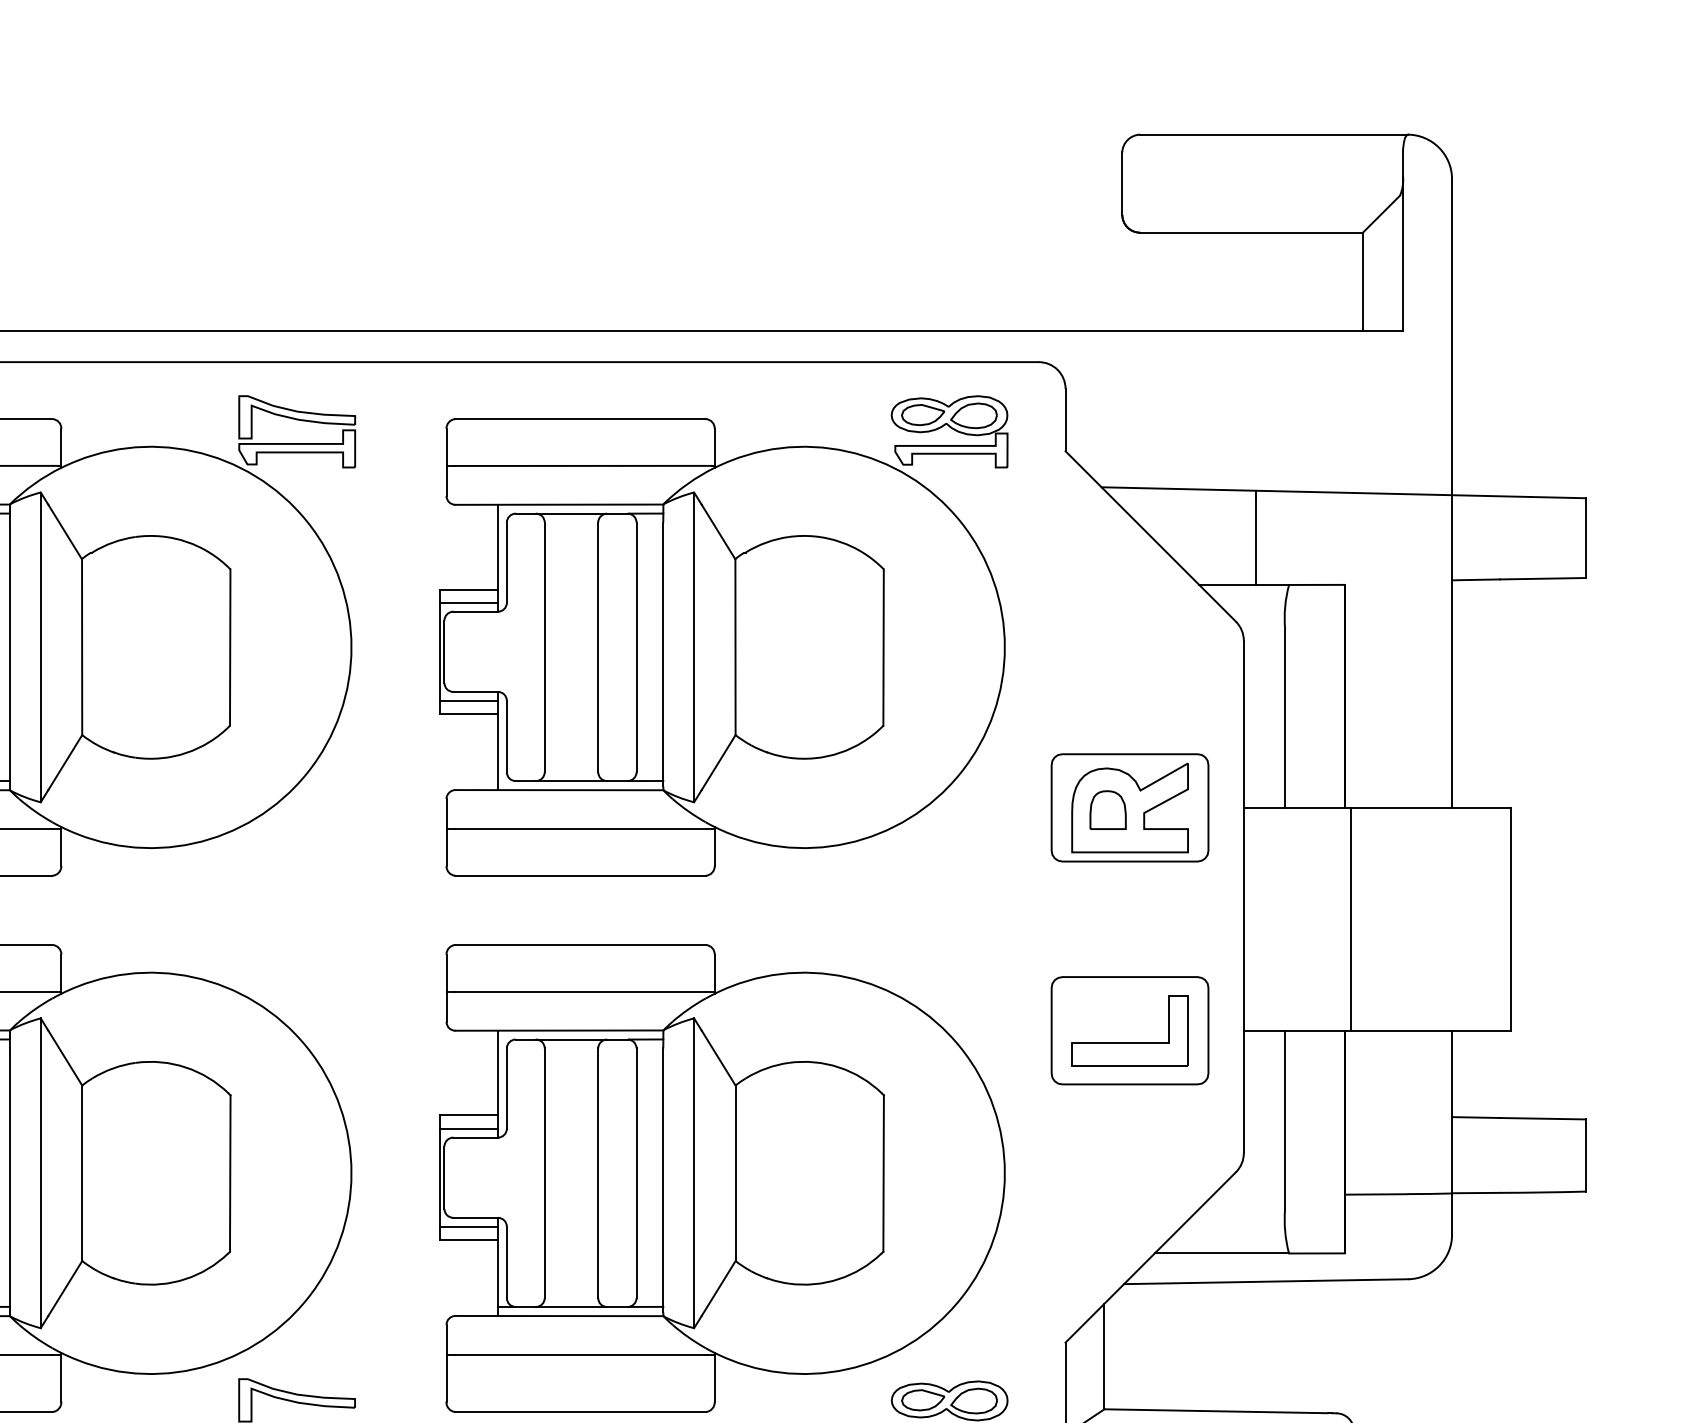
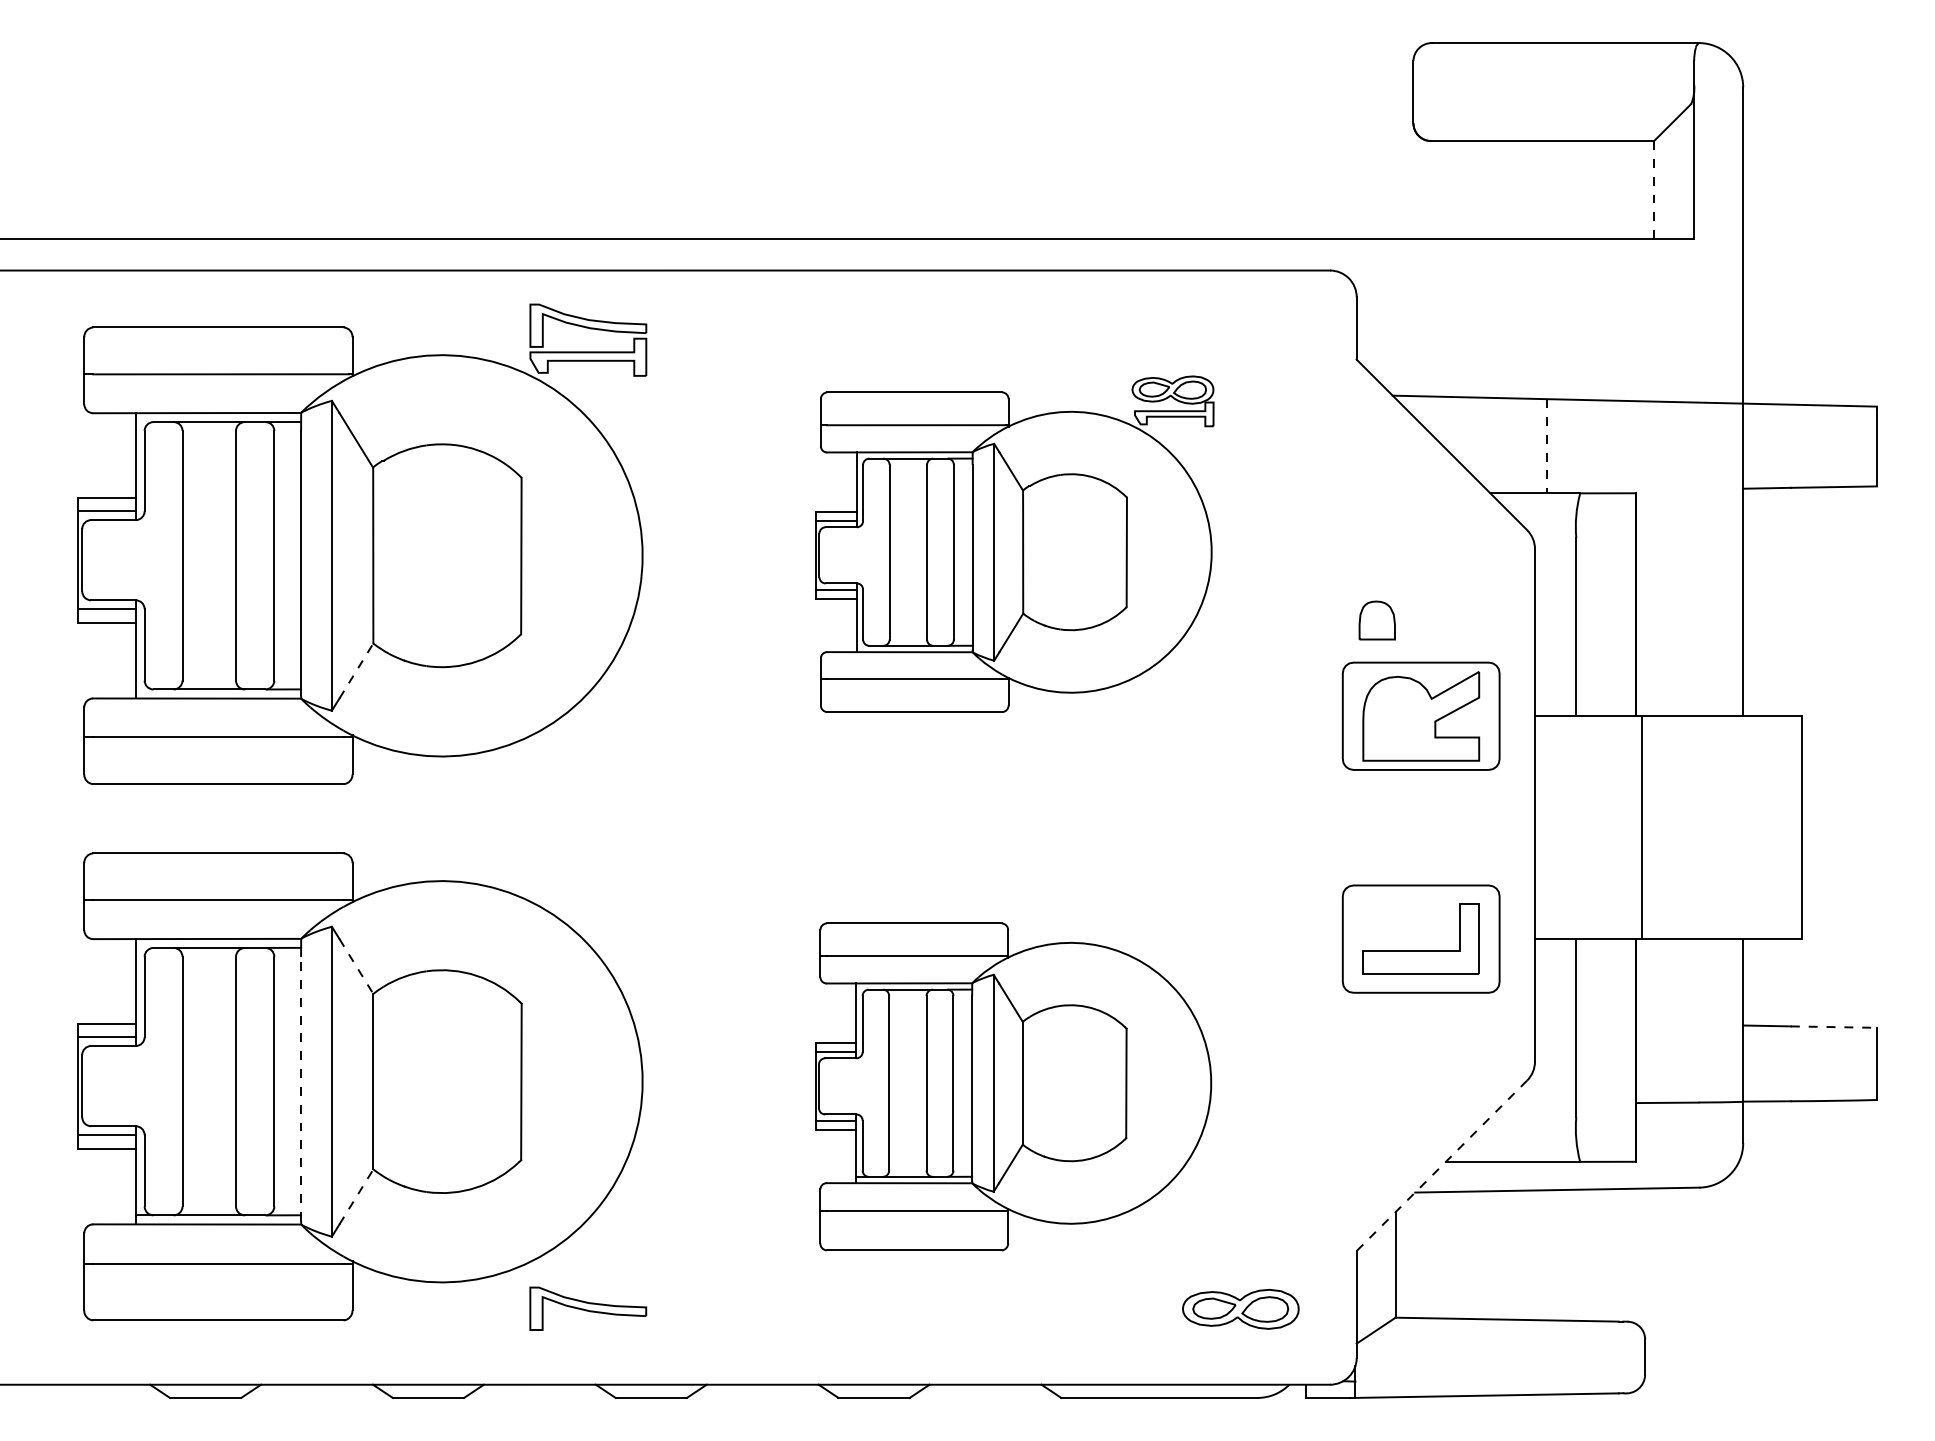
line: (1362, 281) -> (1653, 189), solid -> dashed
line: (1256, 538) -> (1547, 446), solid -> dashed
part: (723, 635) -> (1014, 543), size x0.7
line: (65, 762) -> (356, 670), solid -> dashed
part: (1107, 810) -> (1376, 620), moved
line: (65, 1058) -> (356, 966), solid -> dashed
line: (1543, 1119) -> (1834, 1027), solid -> dashed
part: (722, 1178) -> (1013, 1086), size x0.7
line: (10, 1180) -> (301, 1088), solid -> dashed
line: (1150, 1257) -> (1441, 1165), solid -> dashed
line: (65, 1288) -> (356, 1196), solid -> dashed

